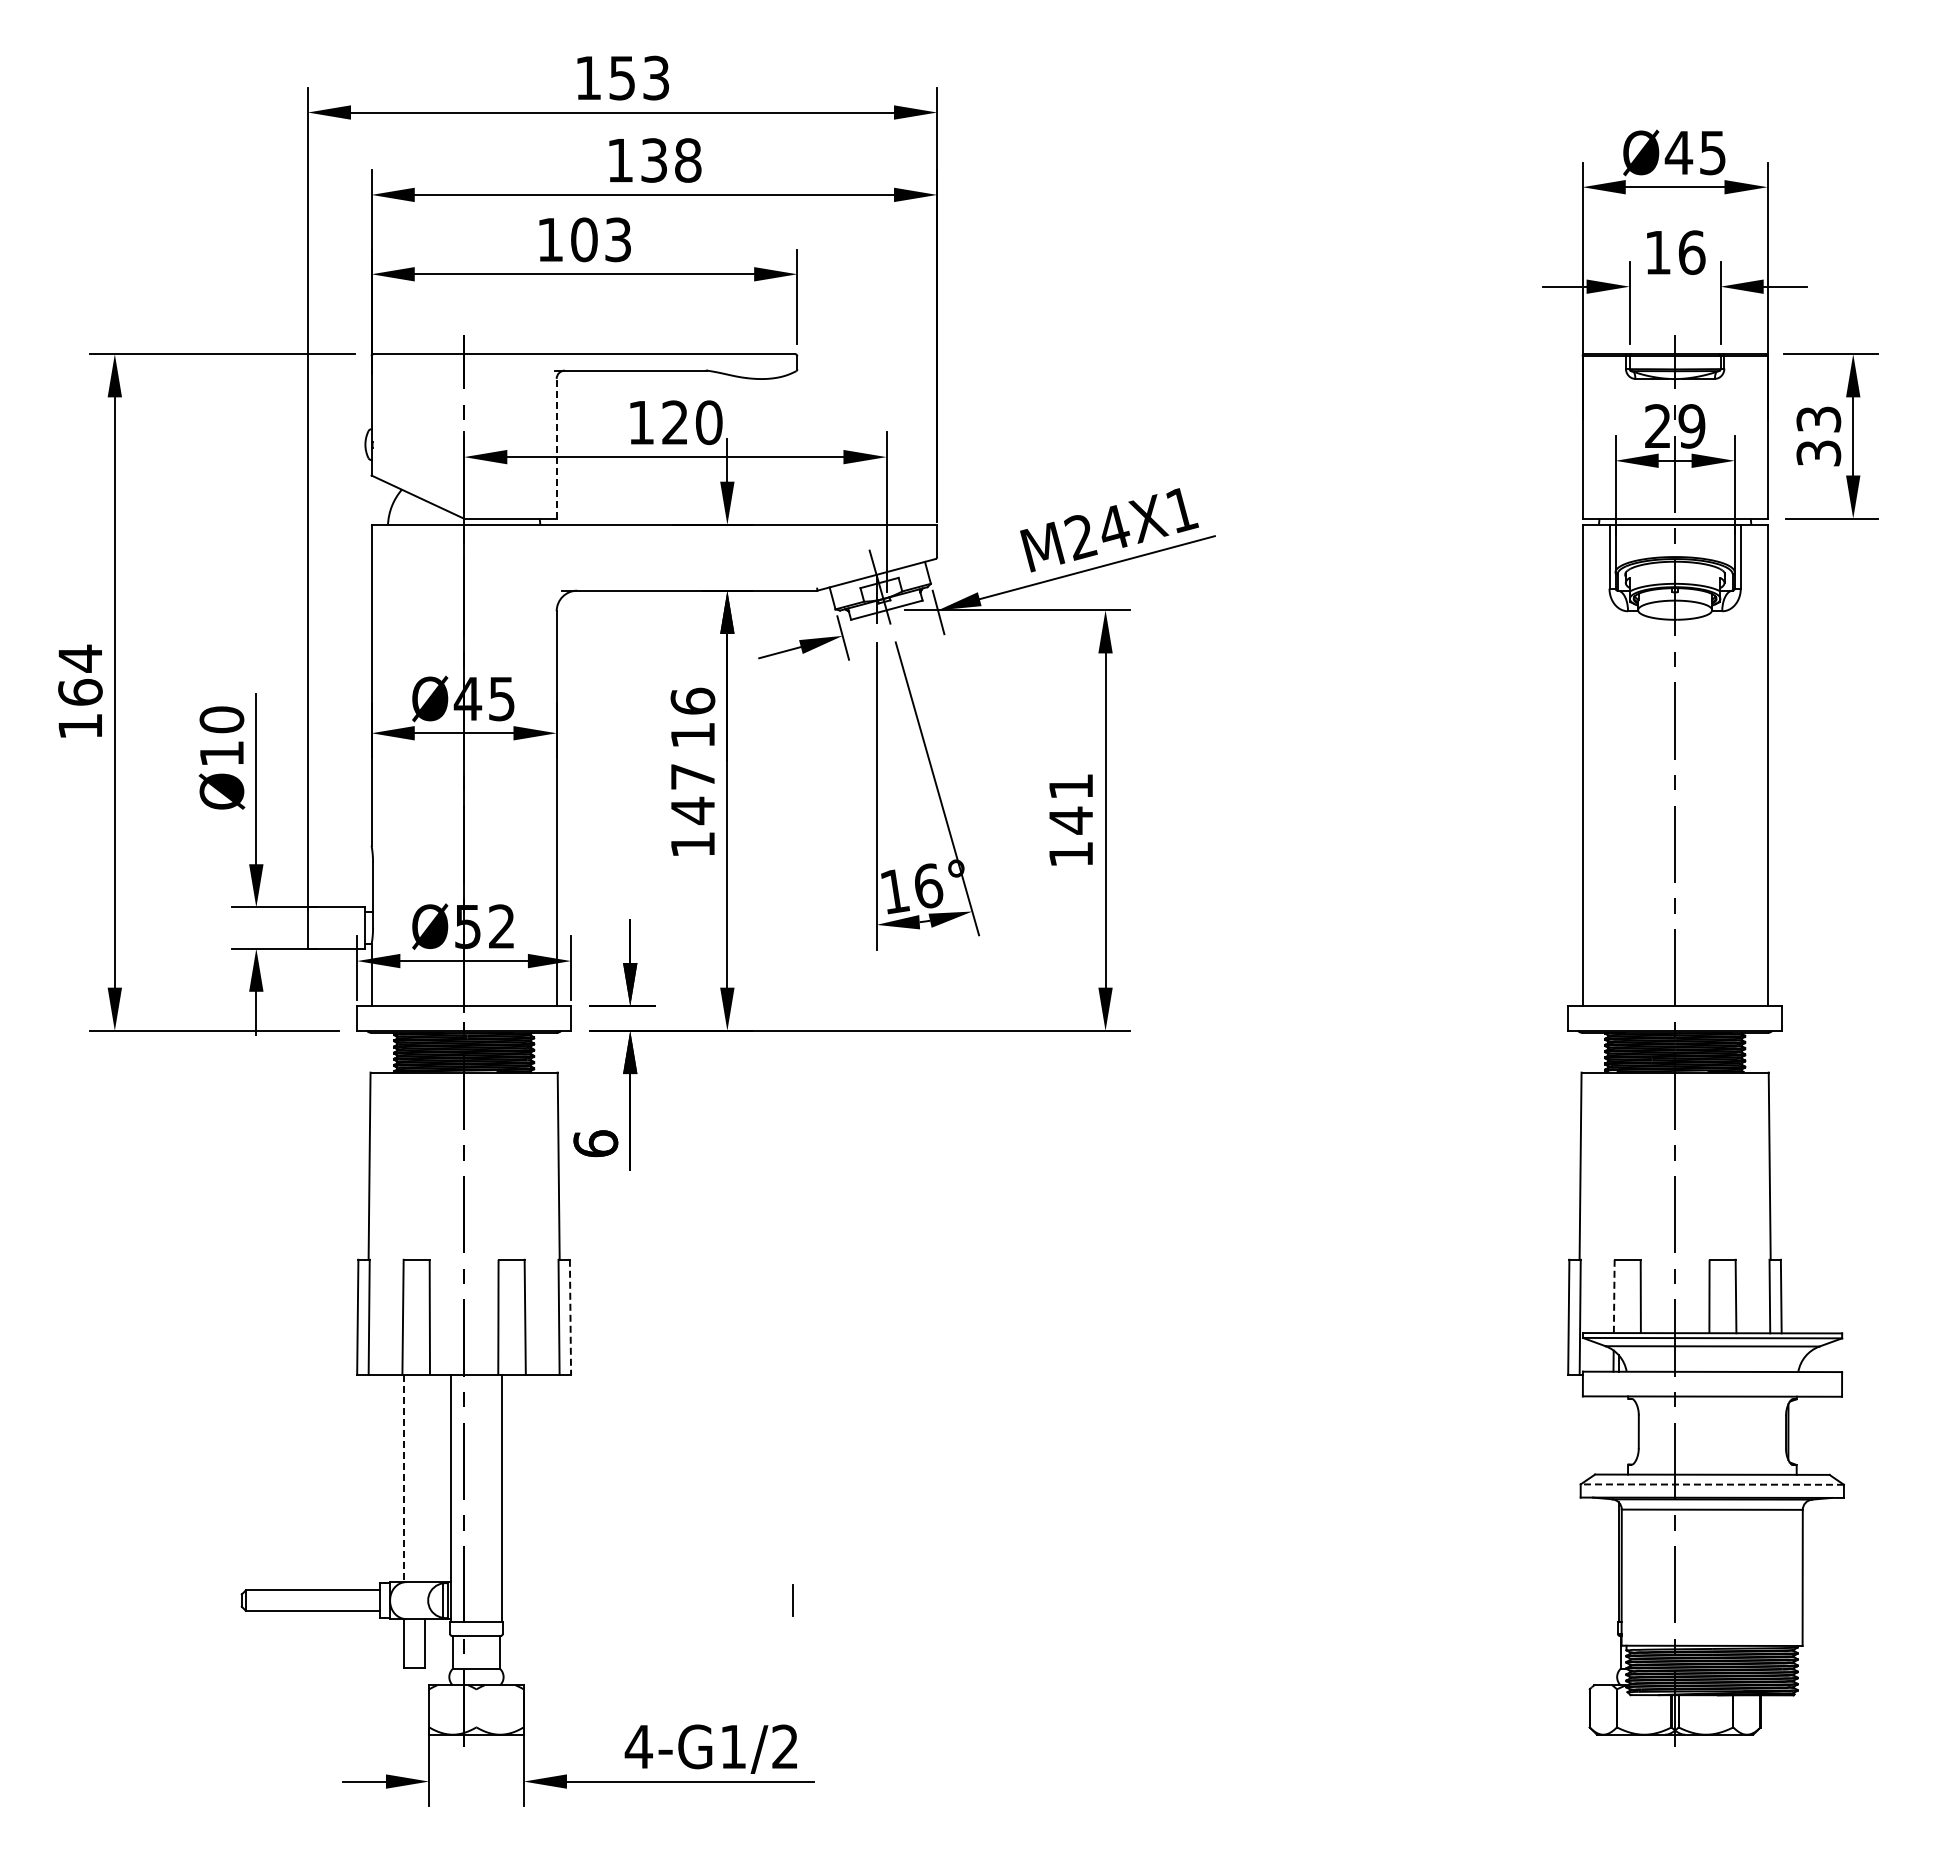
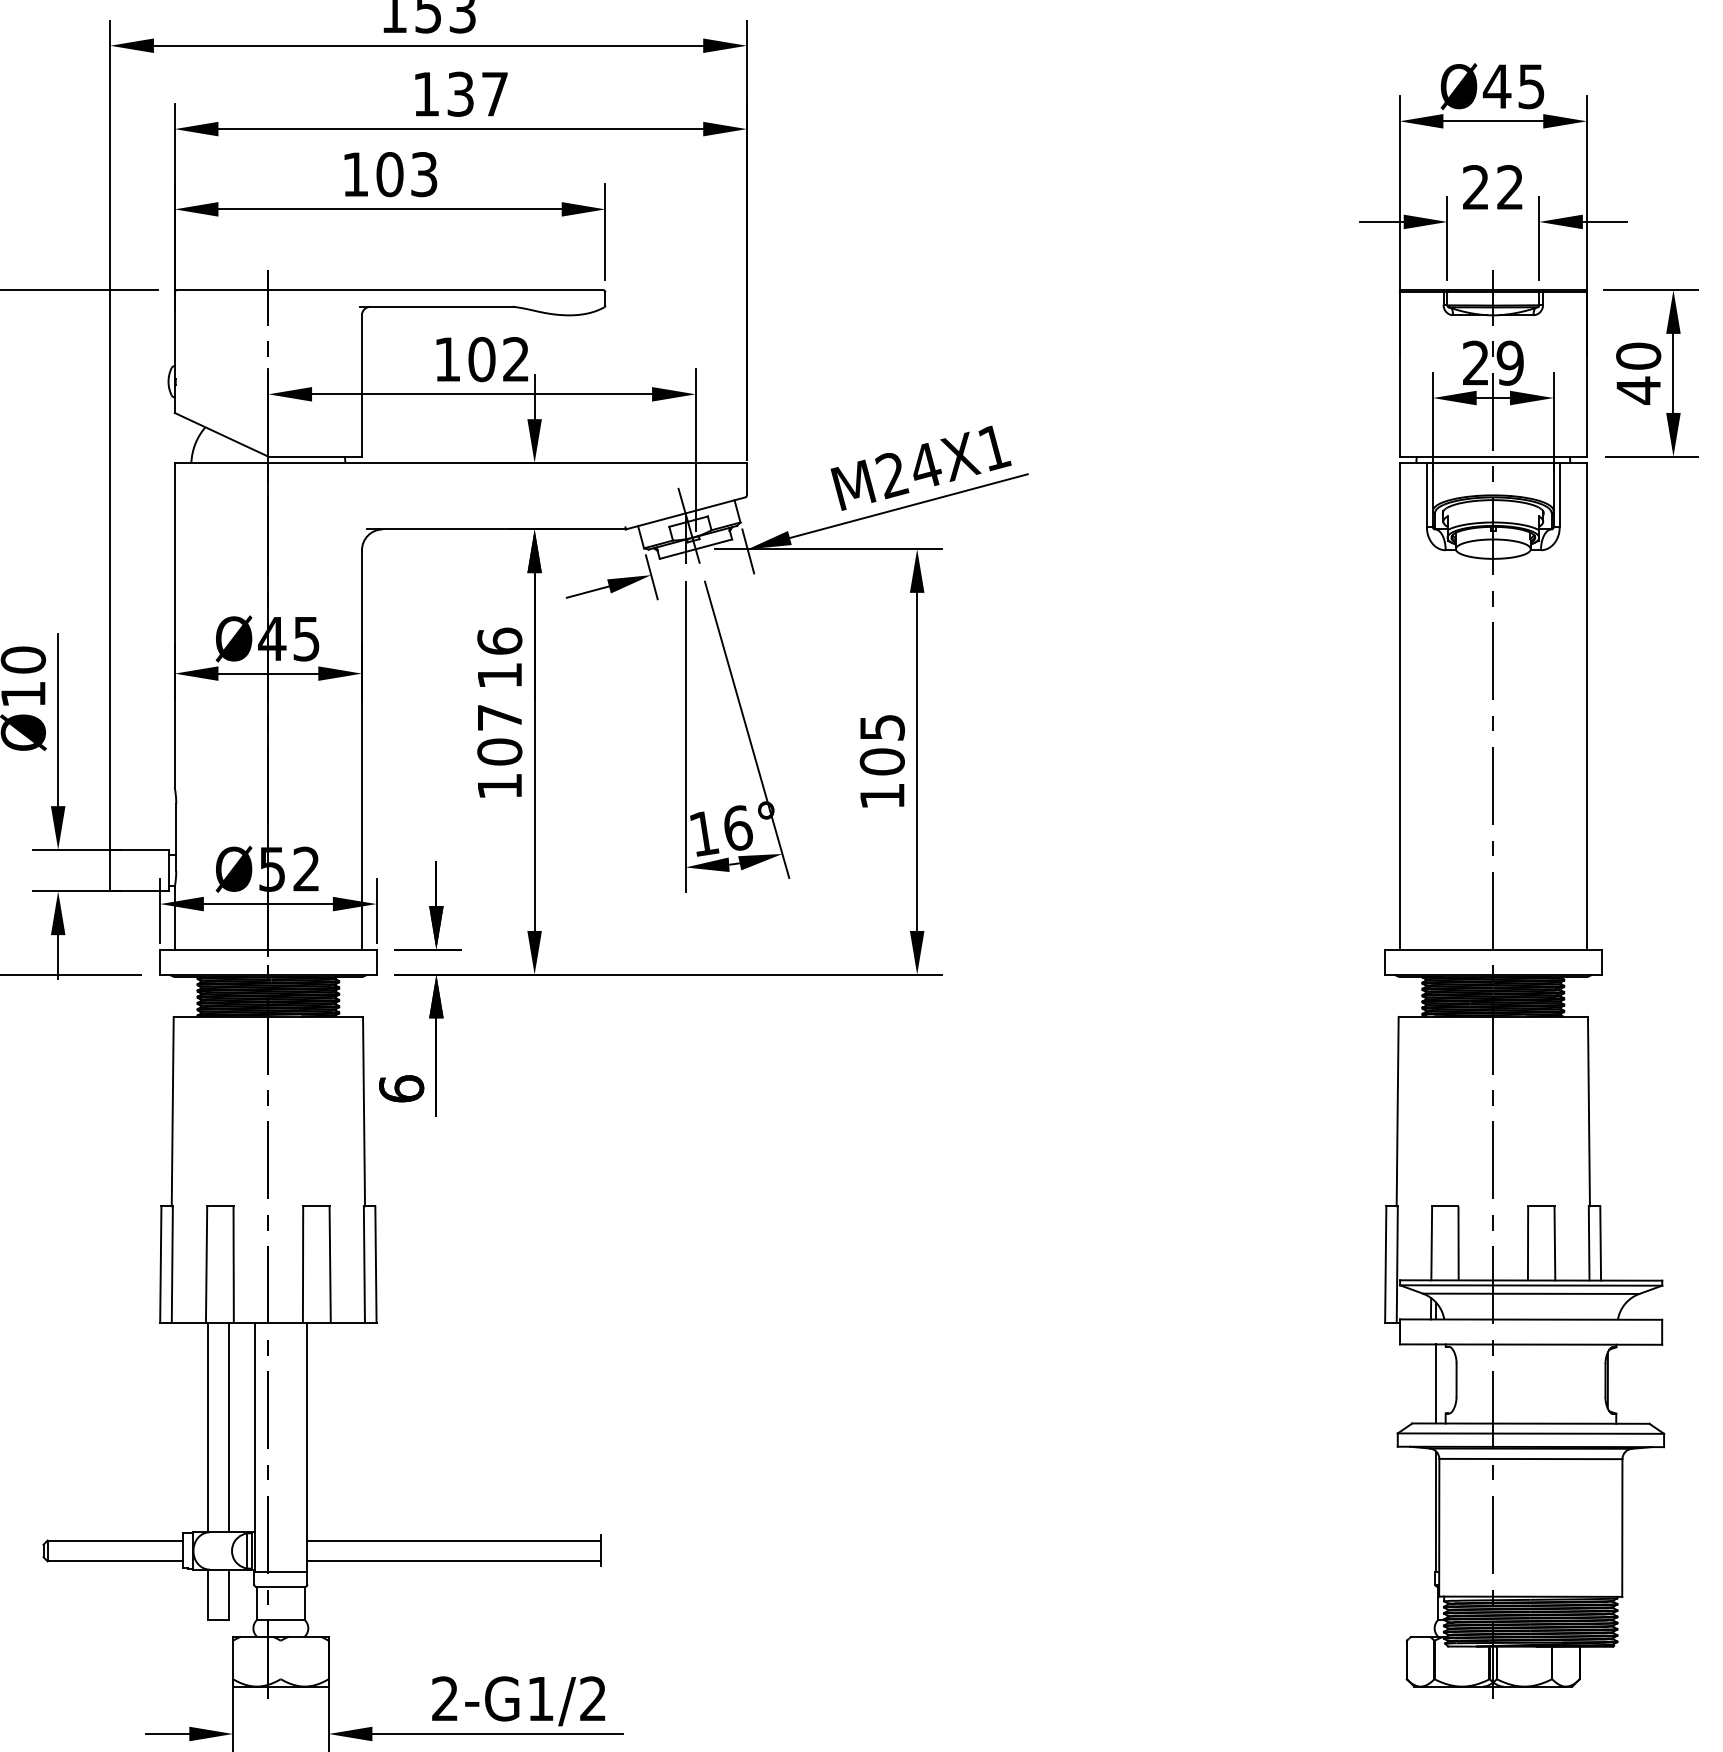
text: (688, 160) -> (495, 94), 138 -> 137
text: (1675, 252) -> (1493, 187), 16 -> 22
text: (692, 422) -> (499, 359), 120 -> 102
text: (1818, 436) -> (1638, 373), 33 -> 40
line: (556, 448) -> (361, 385), dashed -> solid
text: (1070, 804) -> (881, 745), 141 -> 105
text: (692, 810) -> (499, 751), 147 -> 107
line: (1614, 1296) -> (1431, 1243), dashed -> solid
line: (570, 1317) -> (375, 1264), dashed -> solid
line: (1618, 1435) -> (1436, 1383), added
line: (404, 1478) -> (208, 1427), dashed -> solid
line: (425, 1478) -> (229, 1427), added
line: (1712, 1484) -> (1531, 1433), dashed -> solid
line: (647, 1590) -> (453, 1540), added
line: (647, 1610) -> (453, 1560), added
text: (638, 1746) -> (444, 1698), 4-G1/2 -> 2-G1/2

